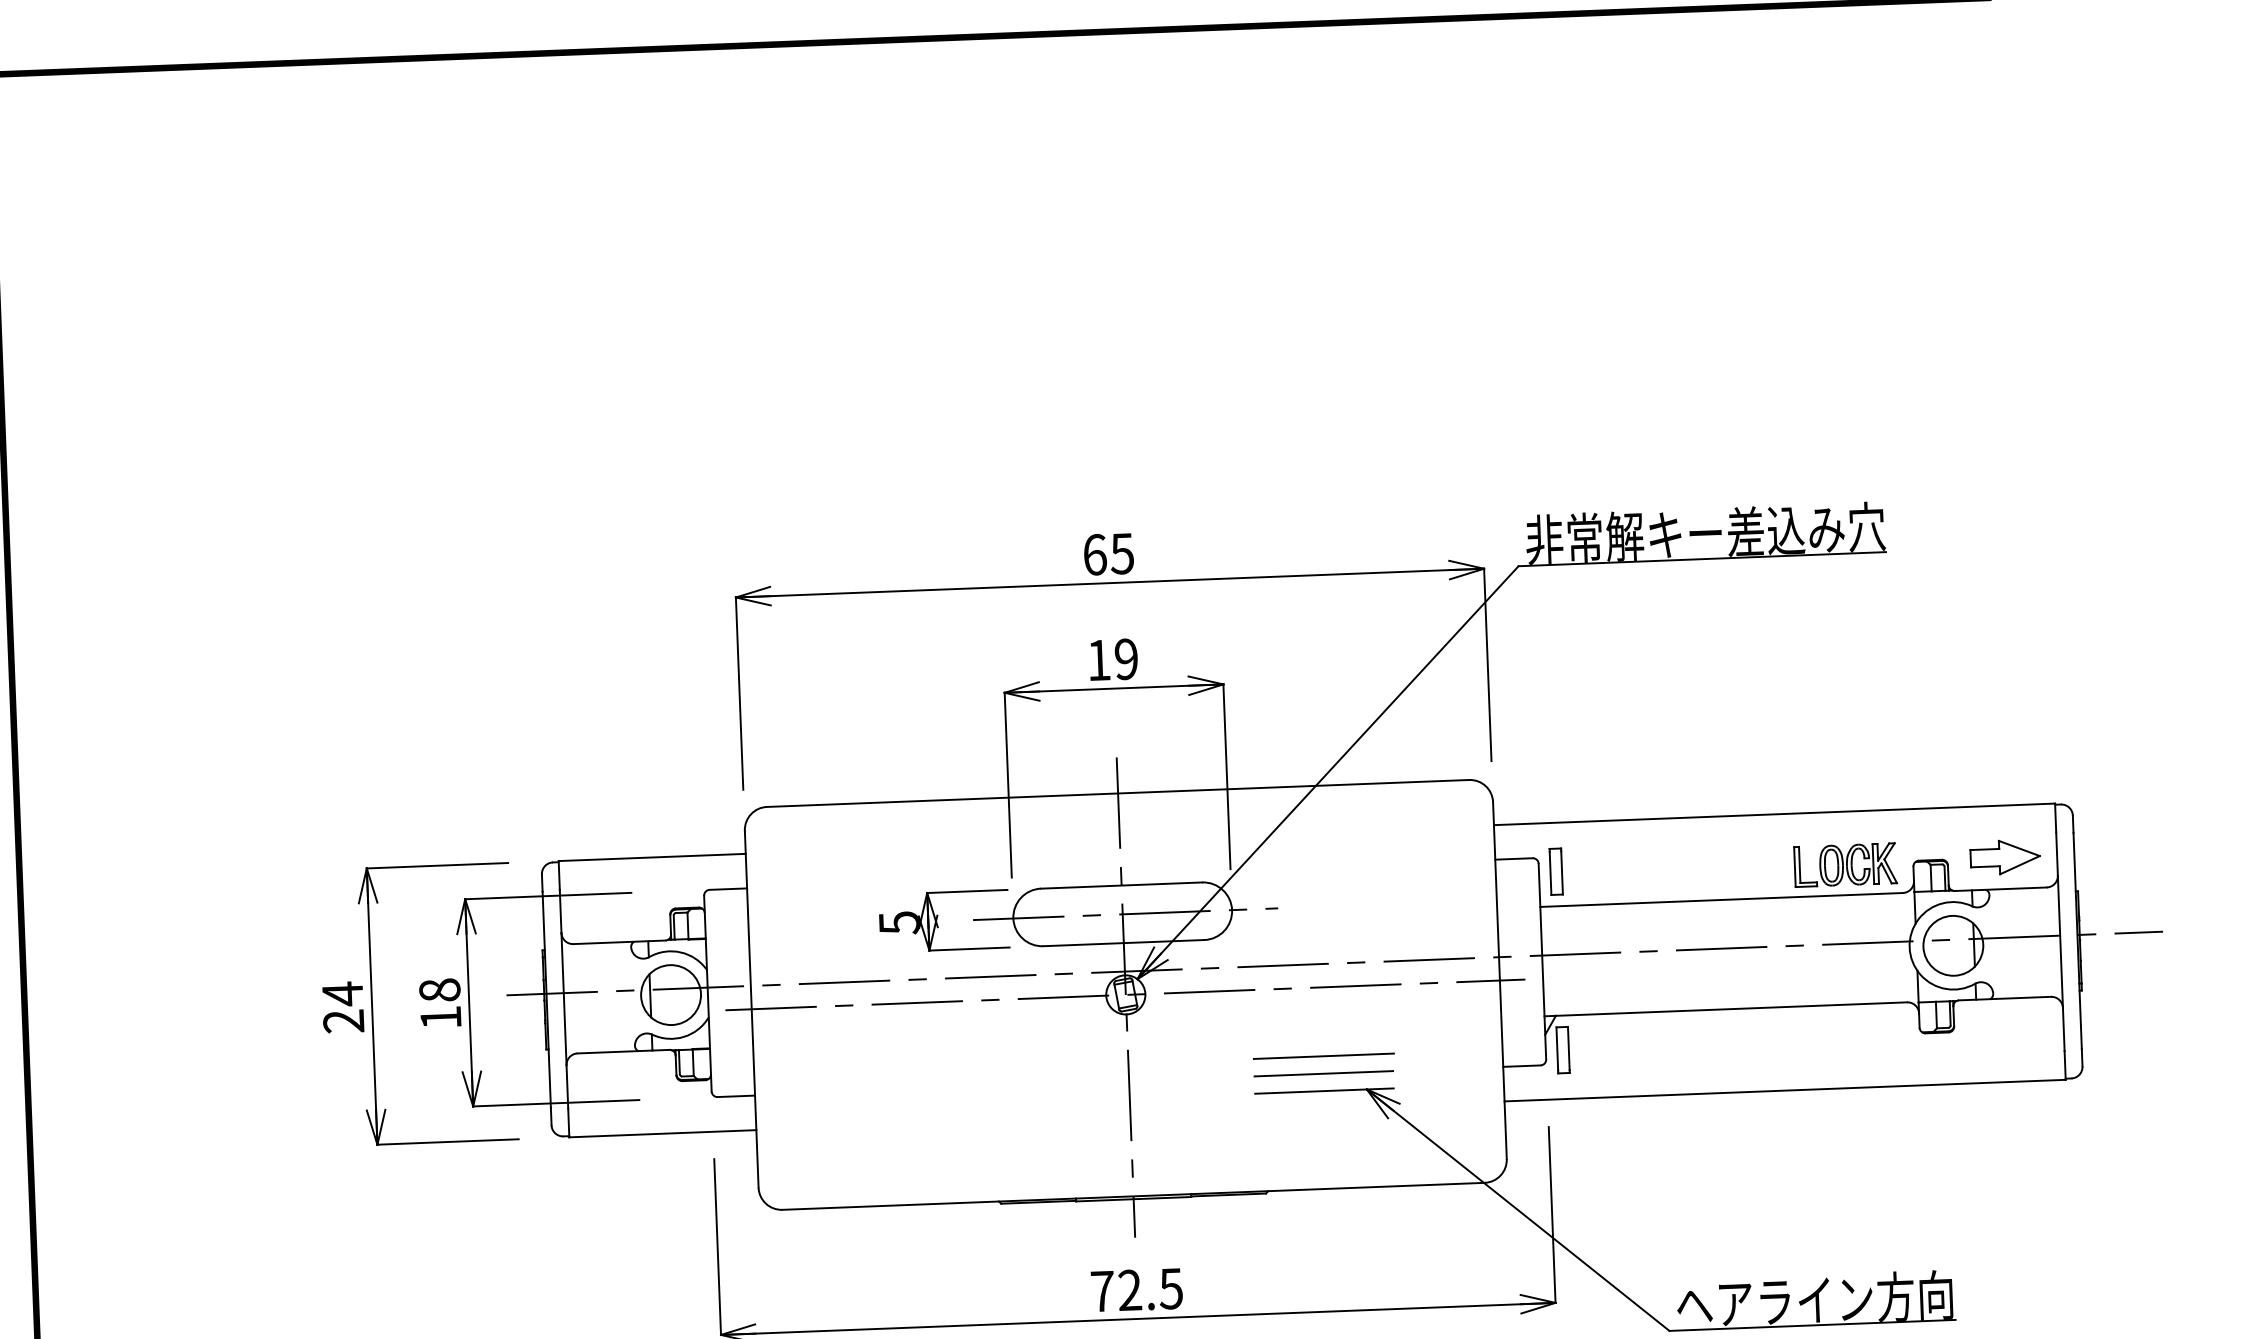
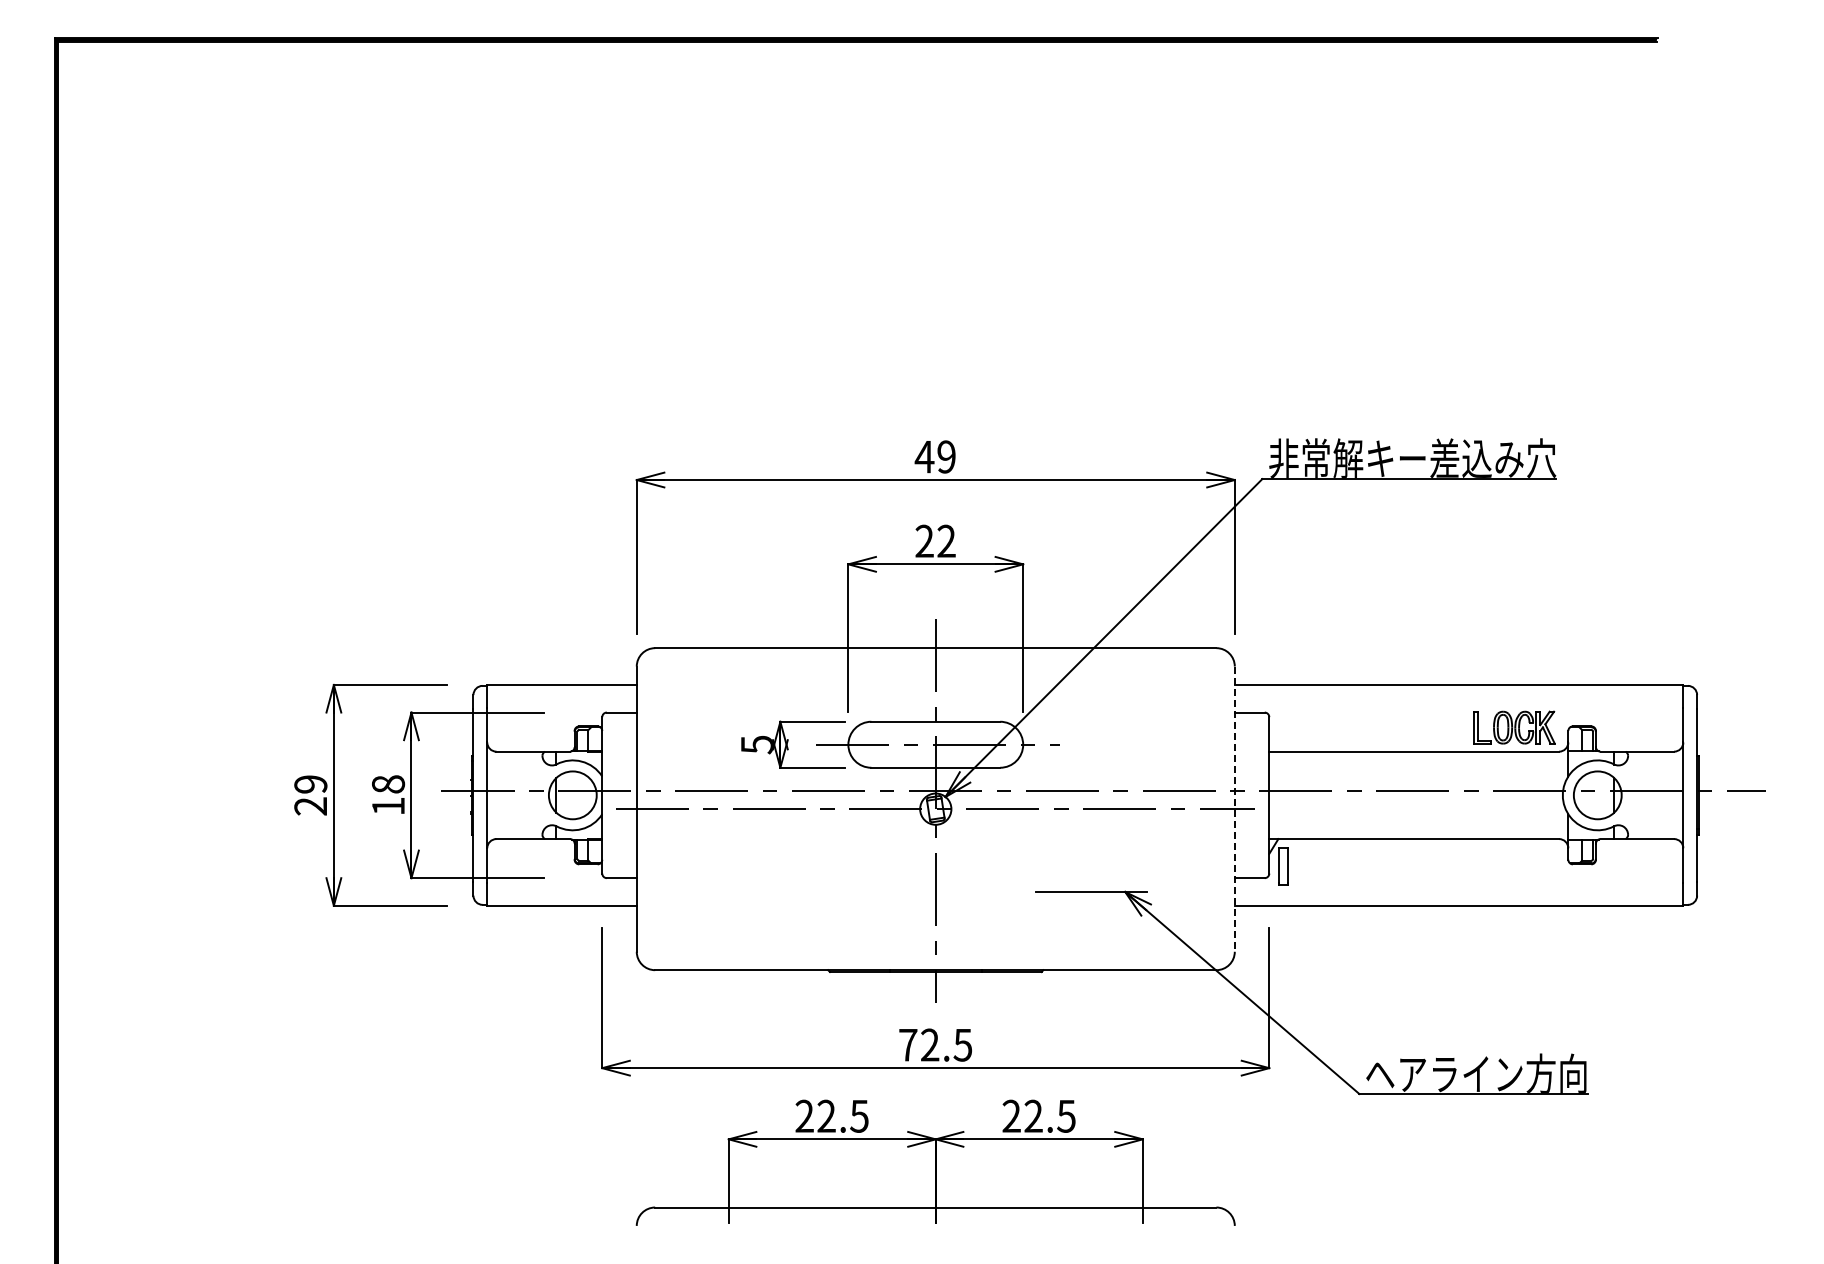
text: (1107, 553) -> (934, 456), 65 -> 49
text: (1112, 658) -> (935, 540), 19 -> 22
part: (2004, 857) -> (1641, 726), removed
part: (1556, 871) -> (1283, 723), removed
line: (1499, 980) -> (1234, 809), solid -> dashed
text: (342, 994) -> (310, 784), 24 -> 29
line: (1323, 1056) -> (1091, 864), removed
line: (1323, 1074) -> (1091, 878), removed

